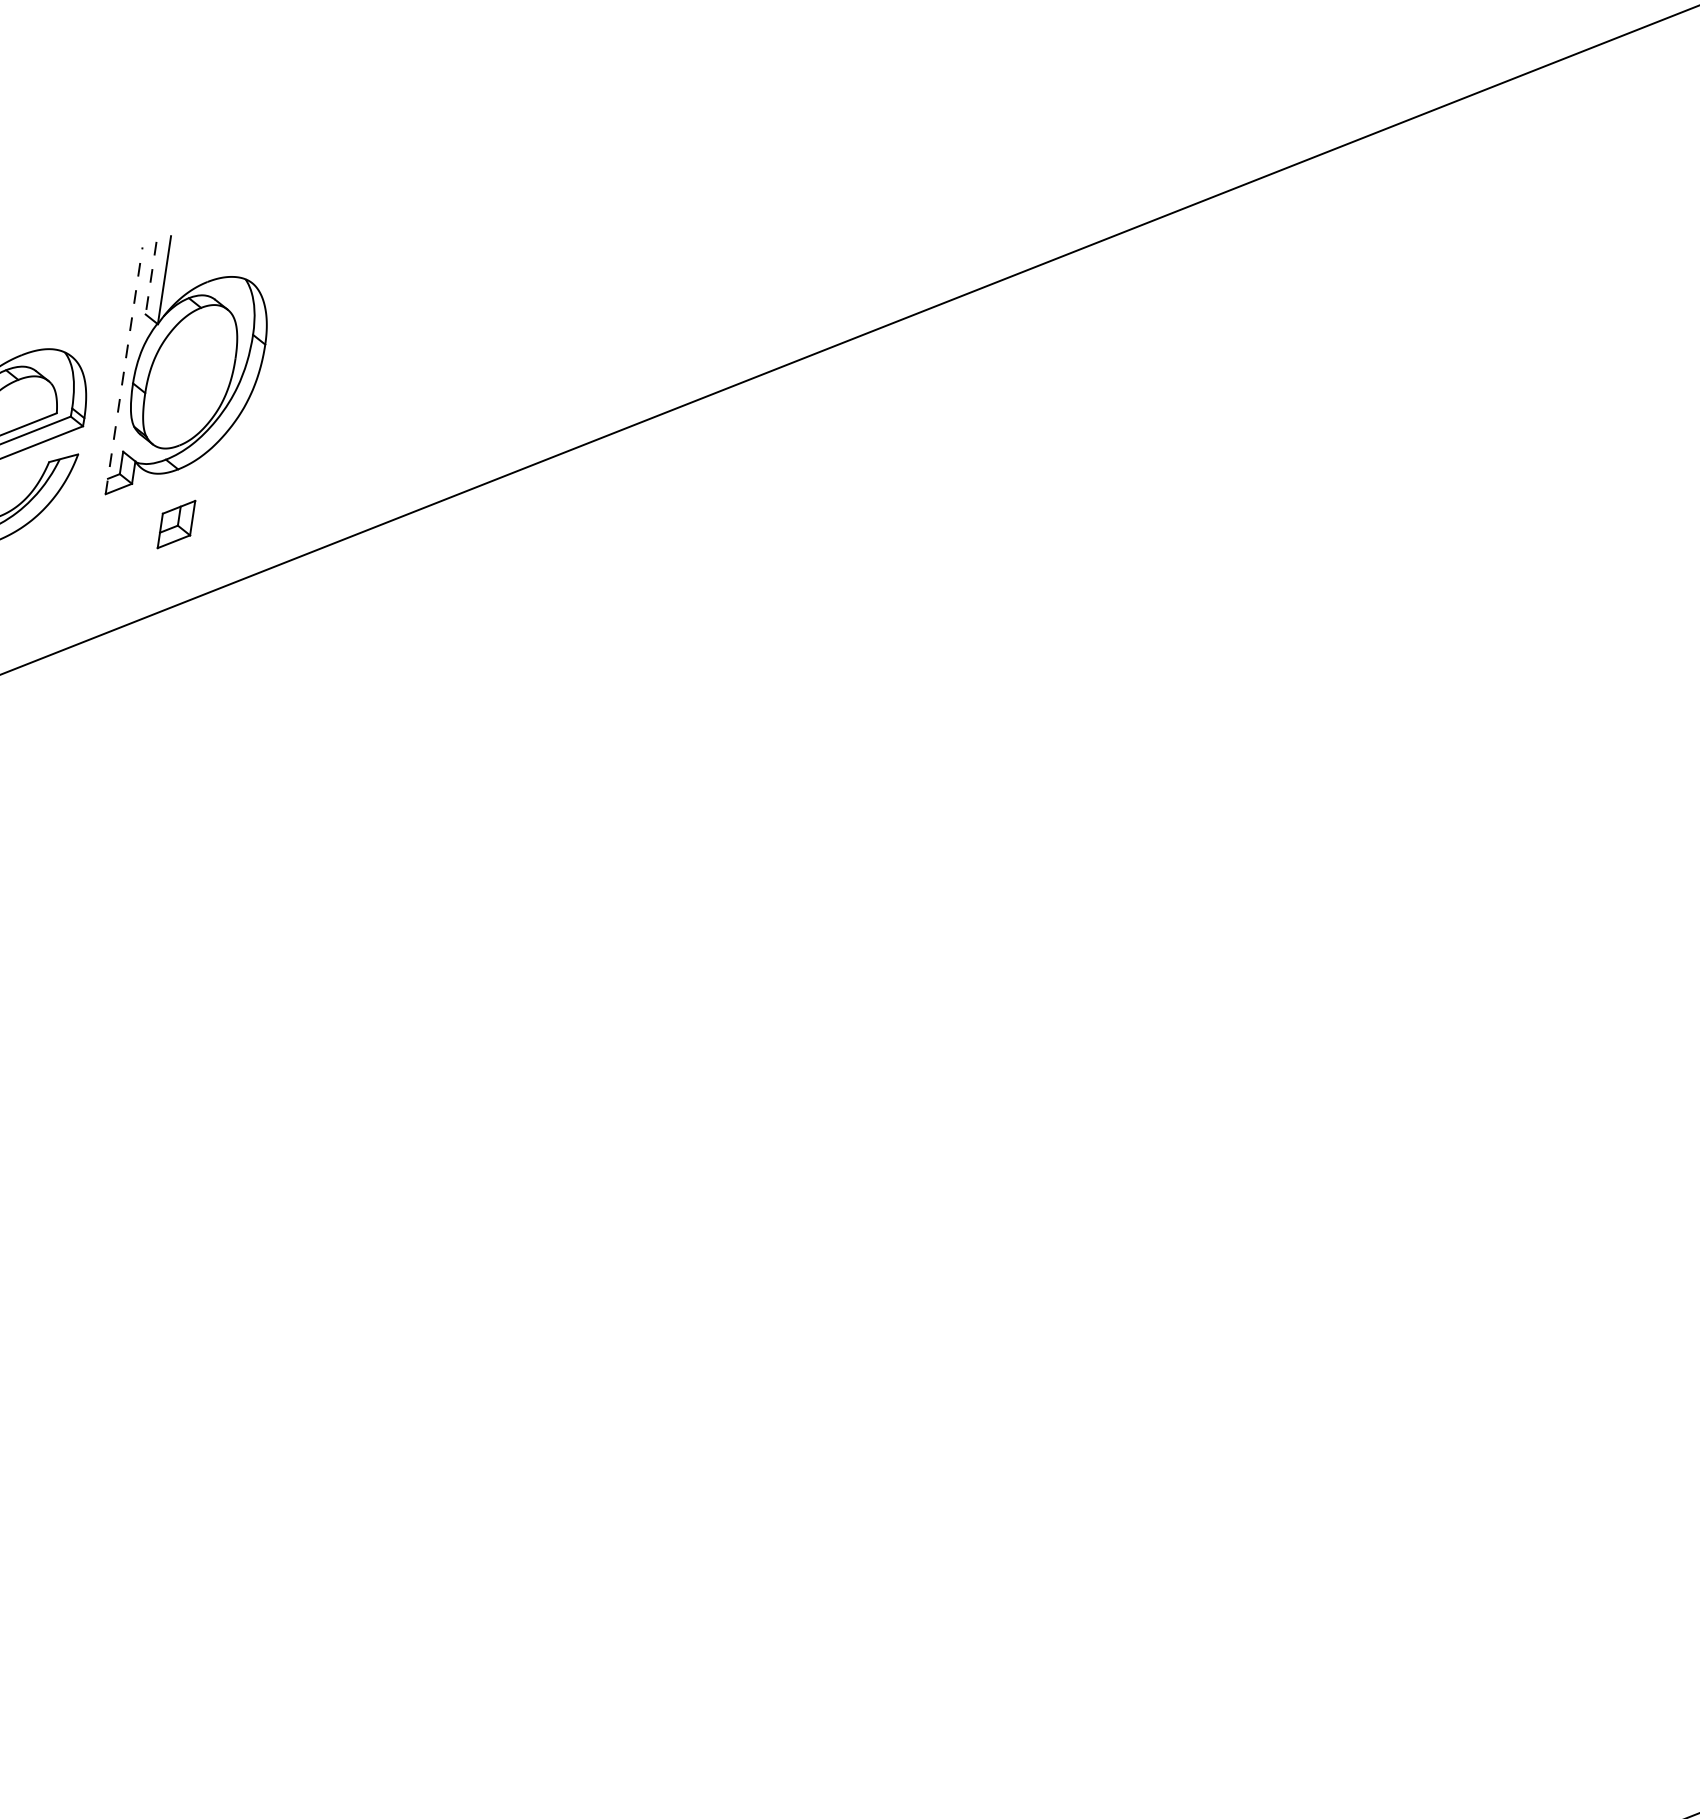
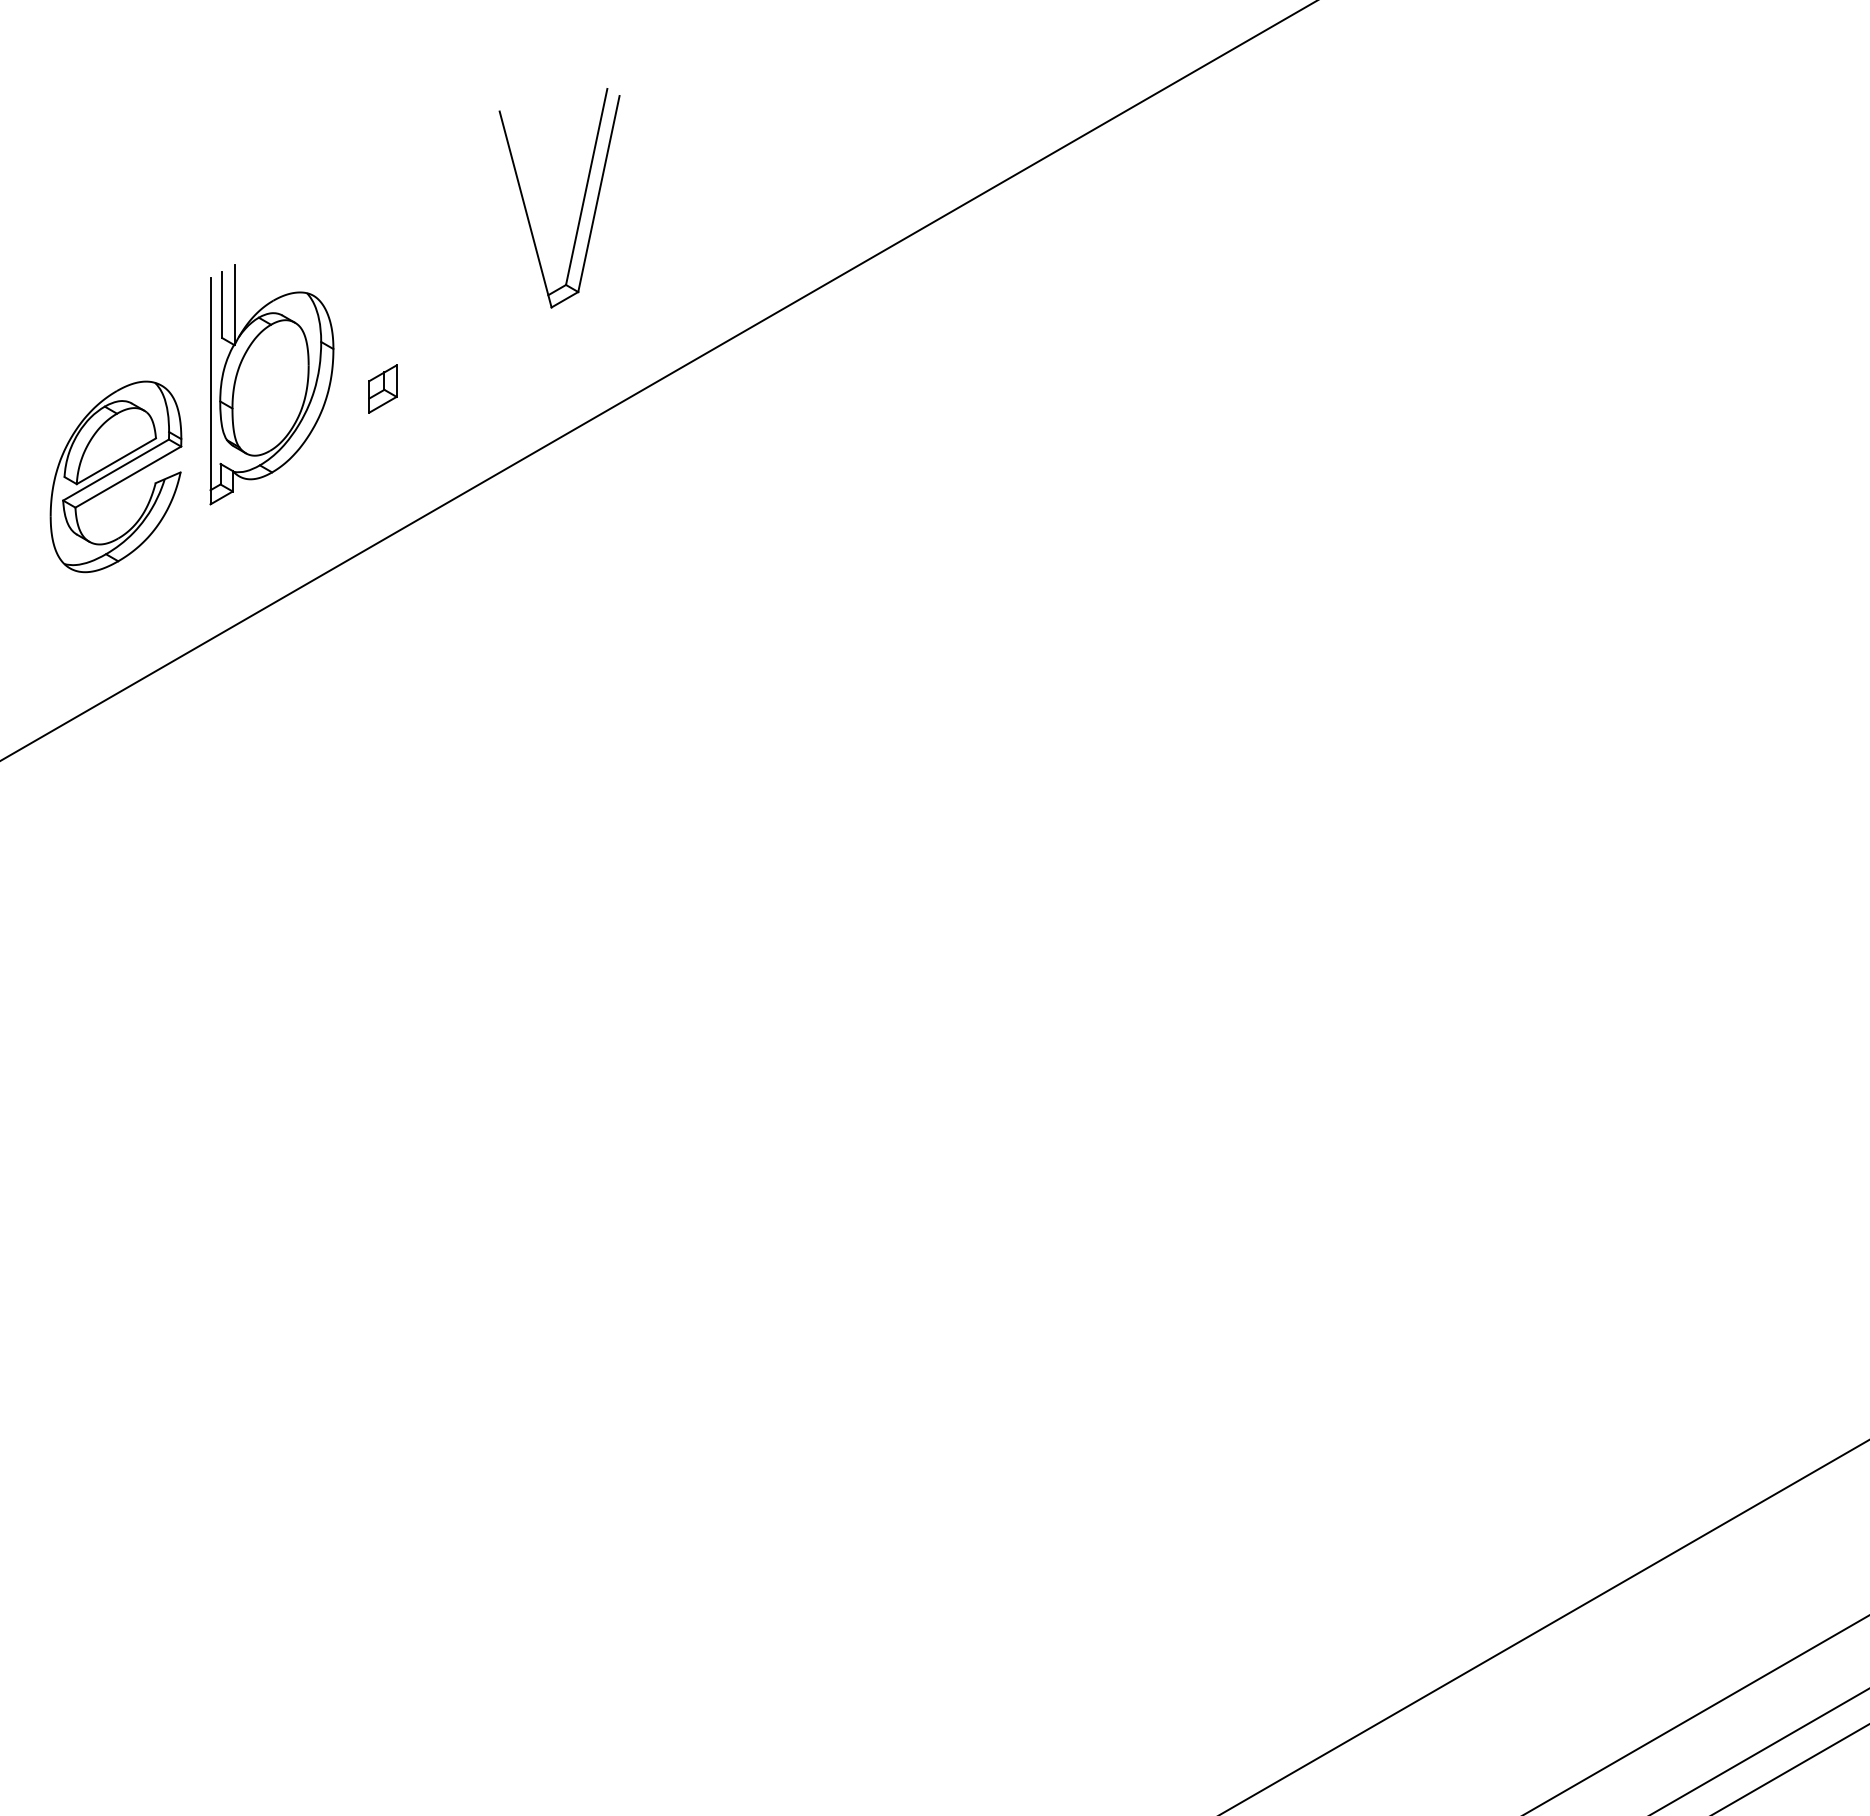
part: (561, 222) -> (582, 200), added
line: (151, 278) -> (222, 305), dashed -> solid
line: (124, 370) -> (210, 391), dashed -> solid
part: (176, 523) -> (382, 388), moved

